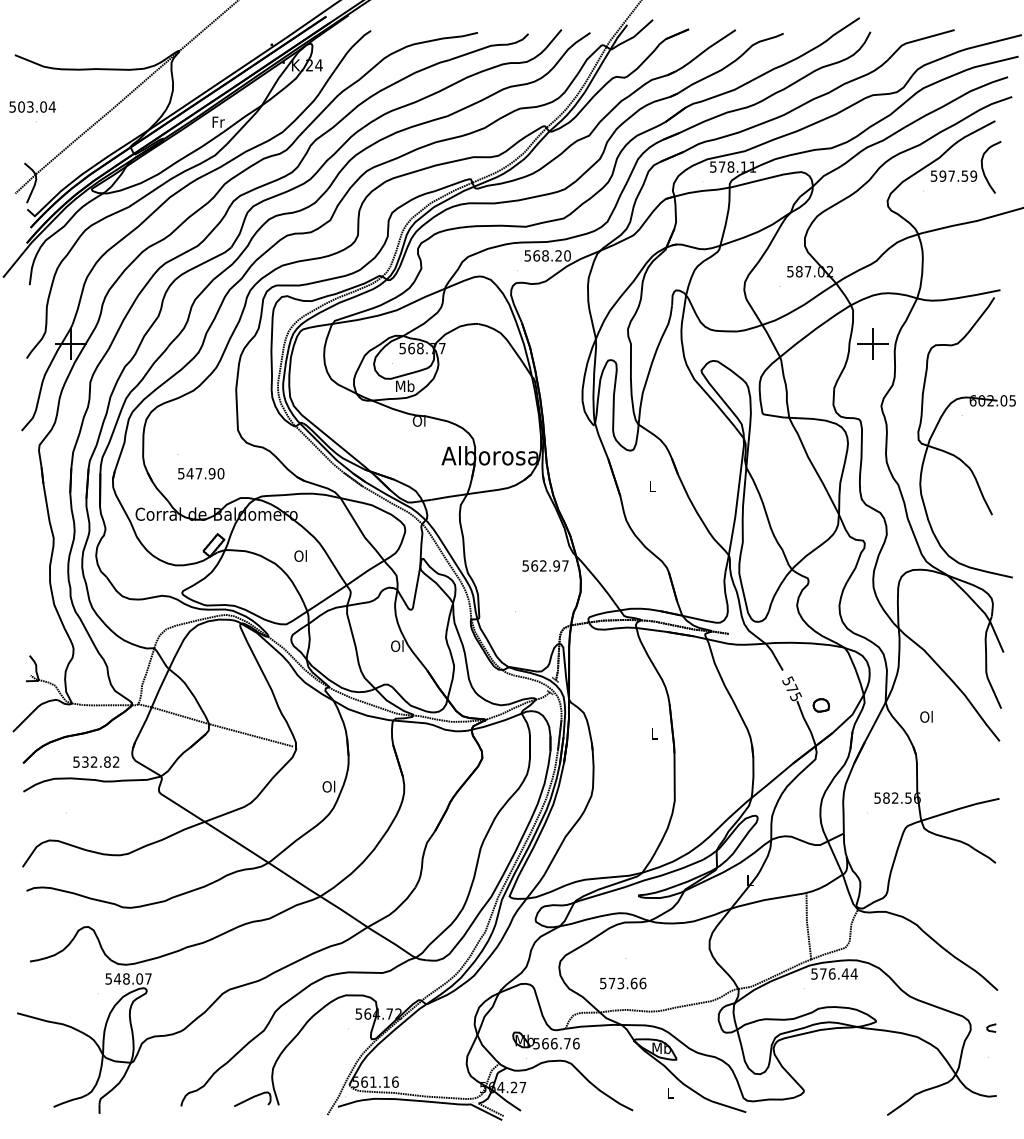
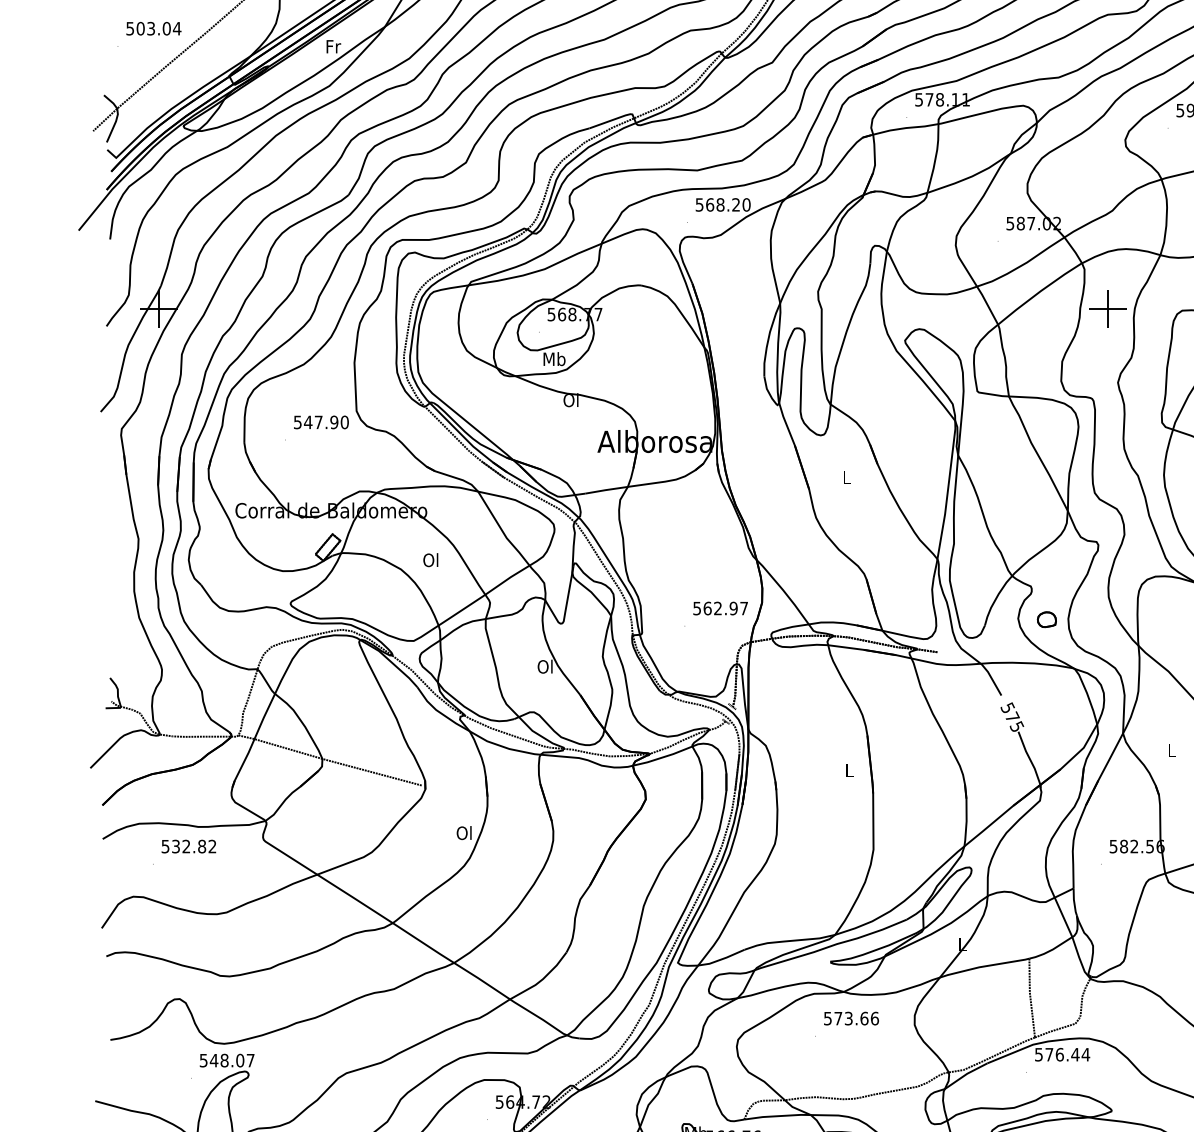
text: (32, 106) -> (153, 28), moved
text: (201, 473) -> (321, 422), moved
text: (545, 565) -> (720, 607), moved
part: (820, 705) -> (1045, 619), moved
text: (926, 716) -> (1171, 749), Ol -> L
text: (96, 761) -> (189, 845), moved
text: (623, 983) -> (851, 1018), moved

